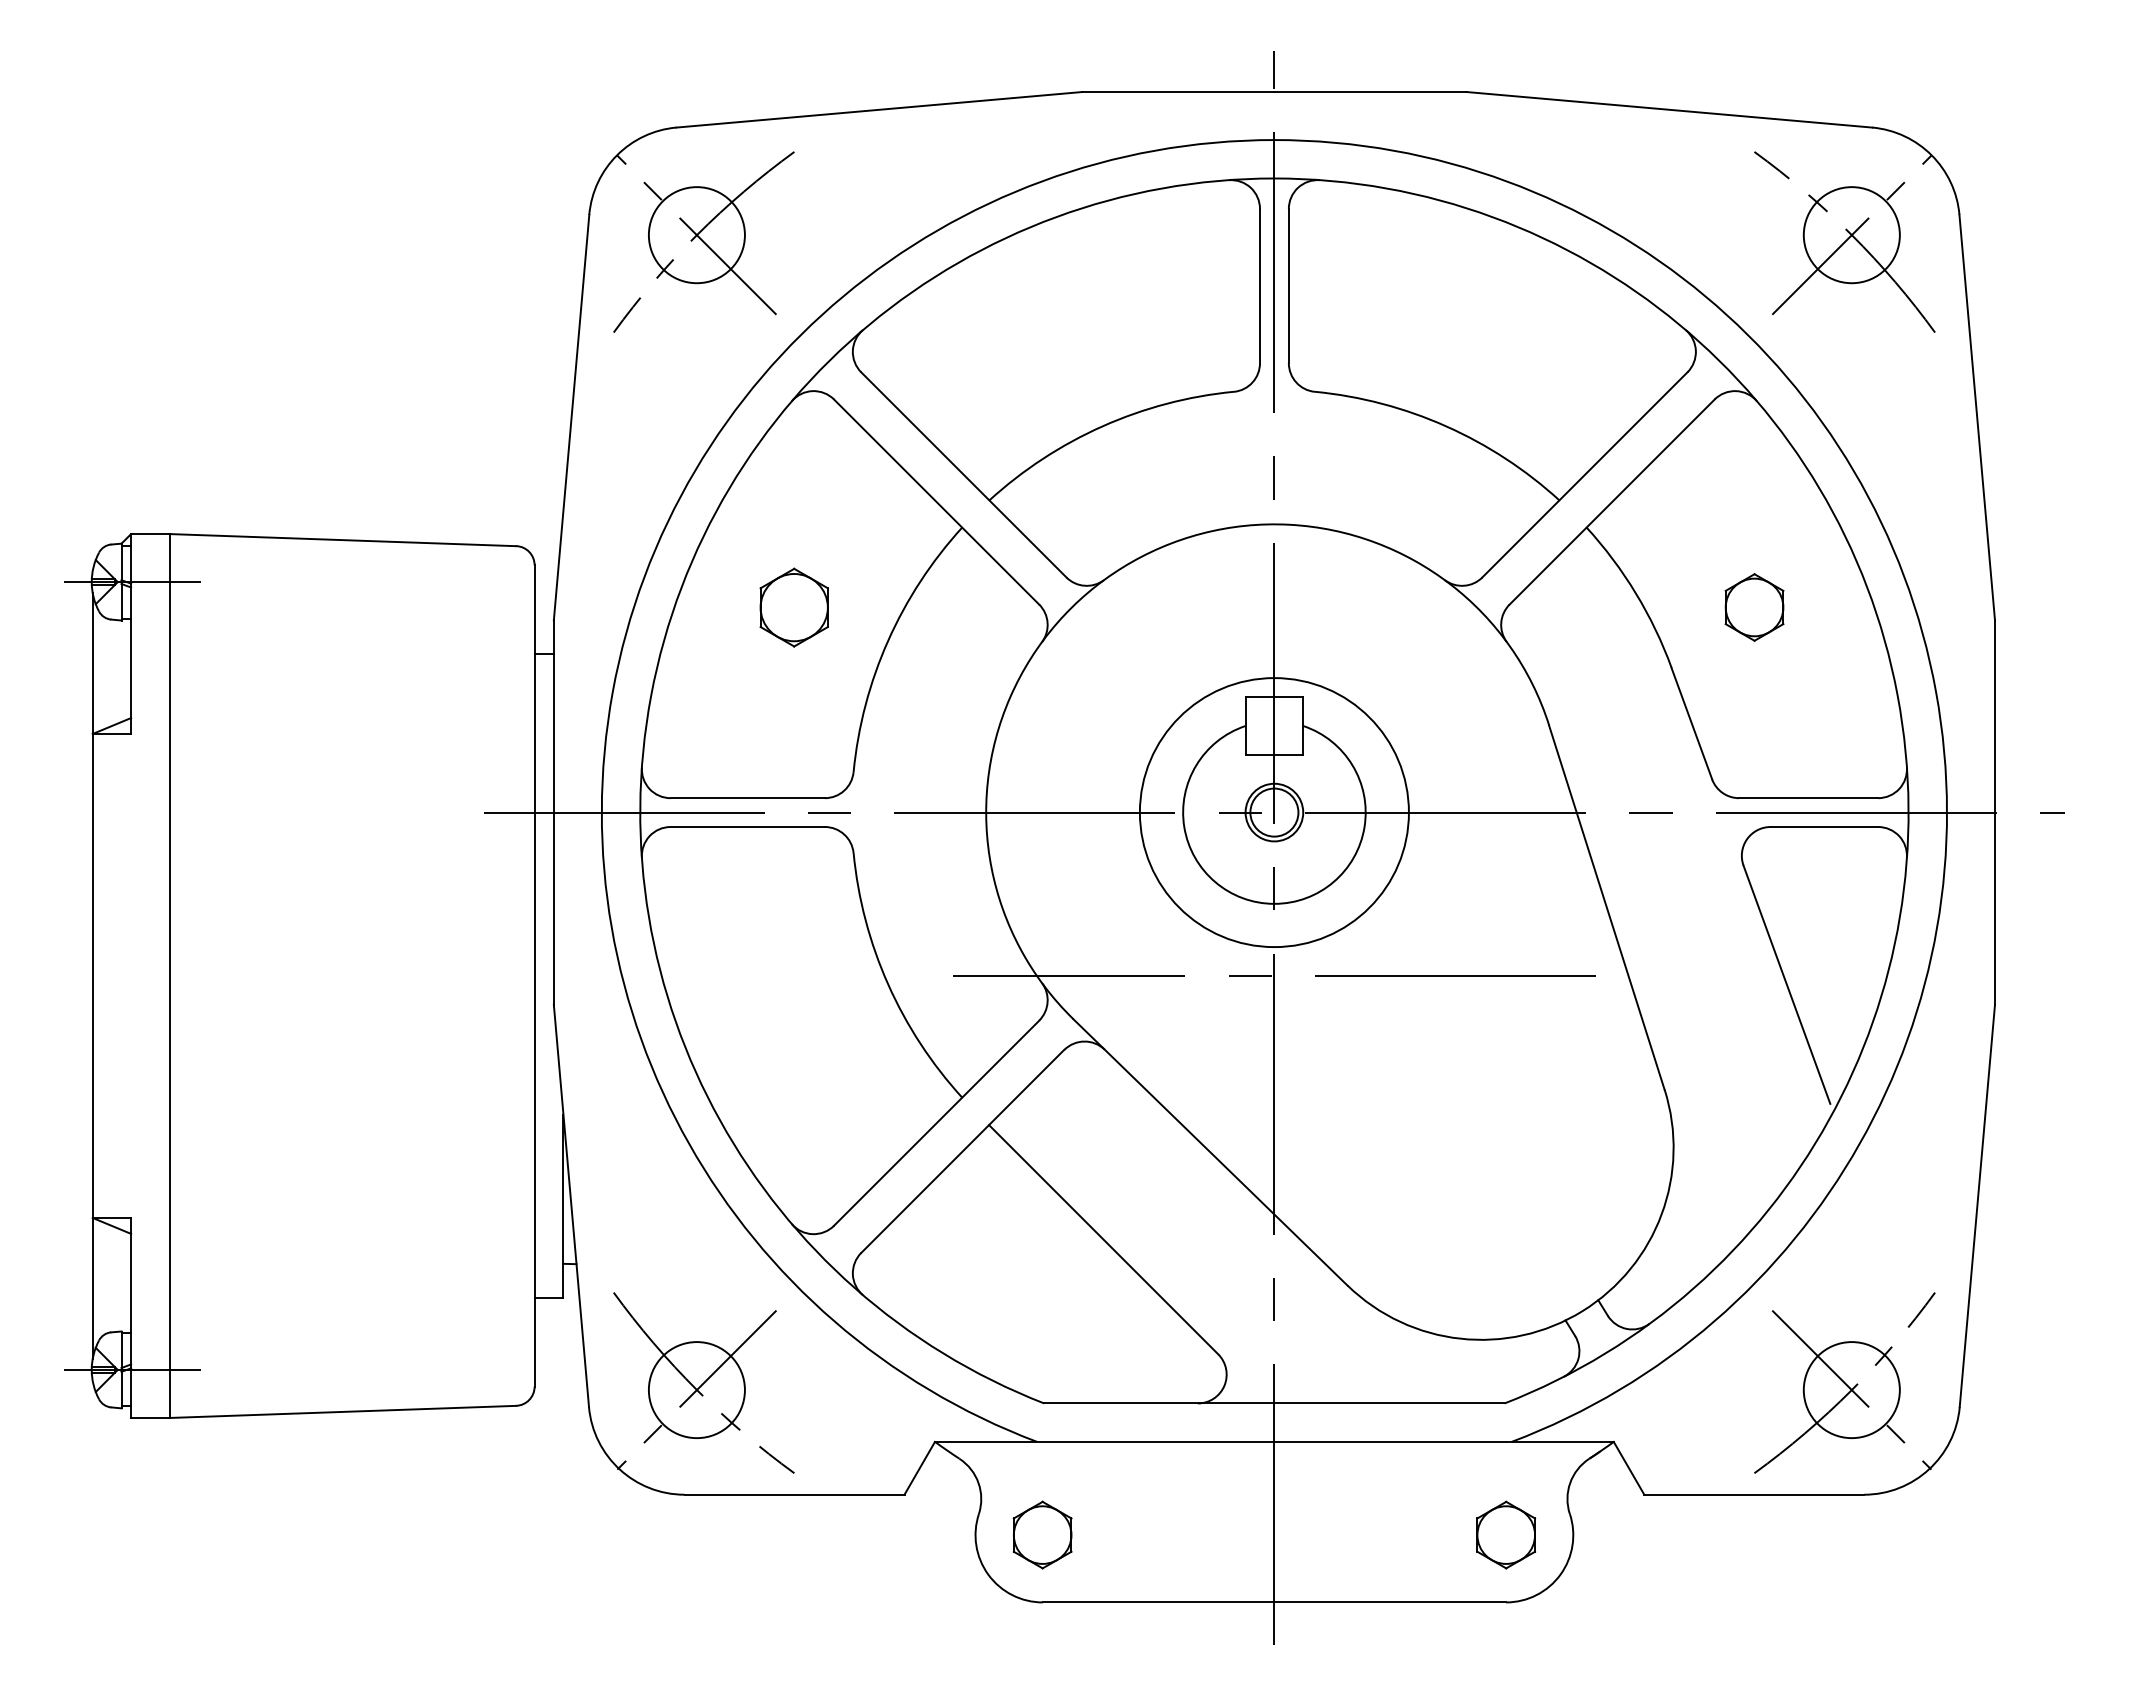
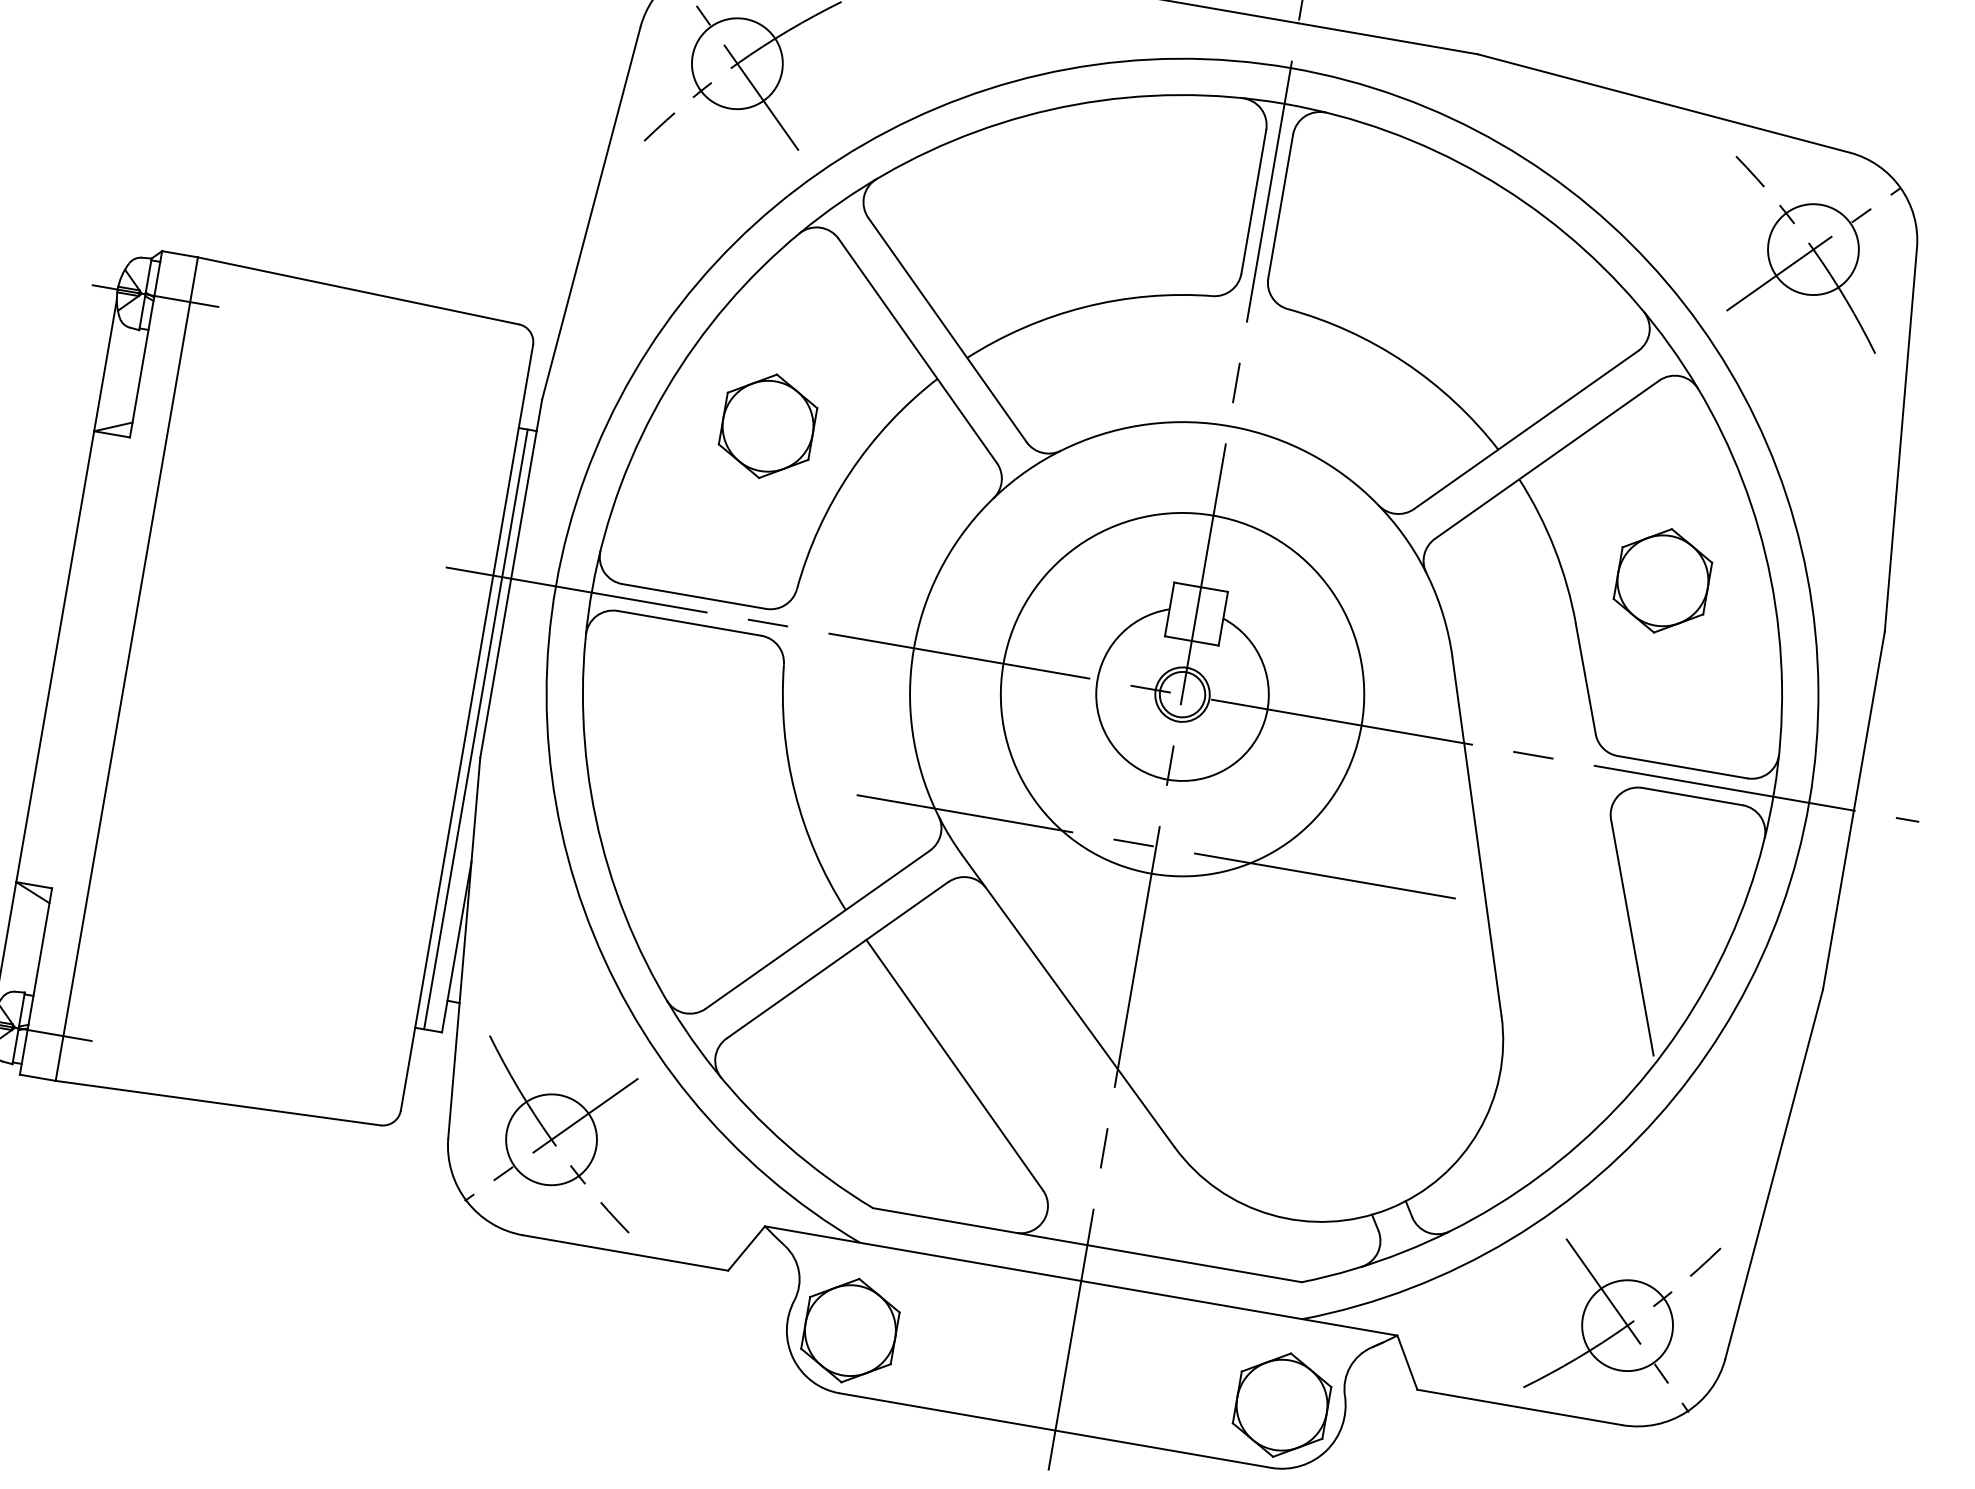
part: (794, 607) -> (768, 426), size x1.43
part: (1754, 607) -> (1662, 580), size x1.67
circle: (1274, 812) -> (1182, 694), size x1.43
line: (544, 975) -> (476, 728), added
part: (1042, 1534) -> (850, 1329), size x1.67
part: (1506, 1534) -> (1282, 1404), size x1.67

